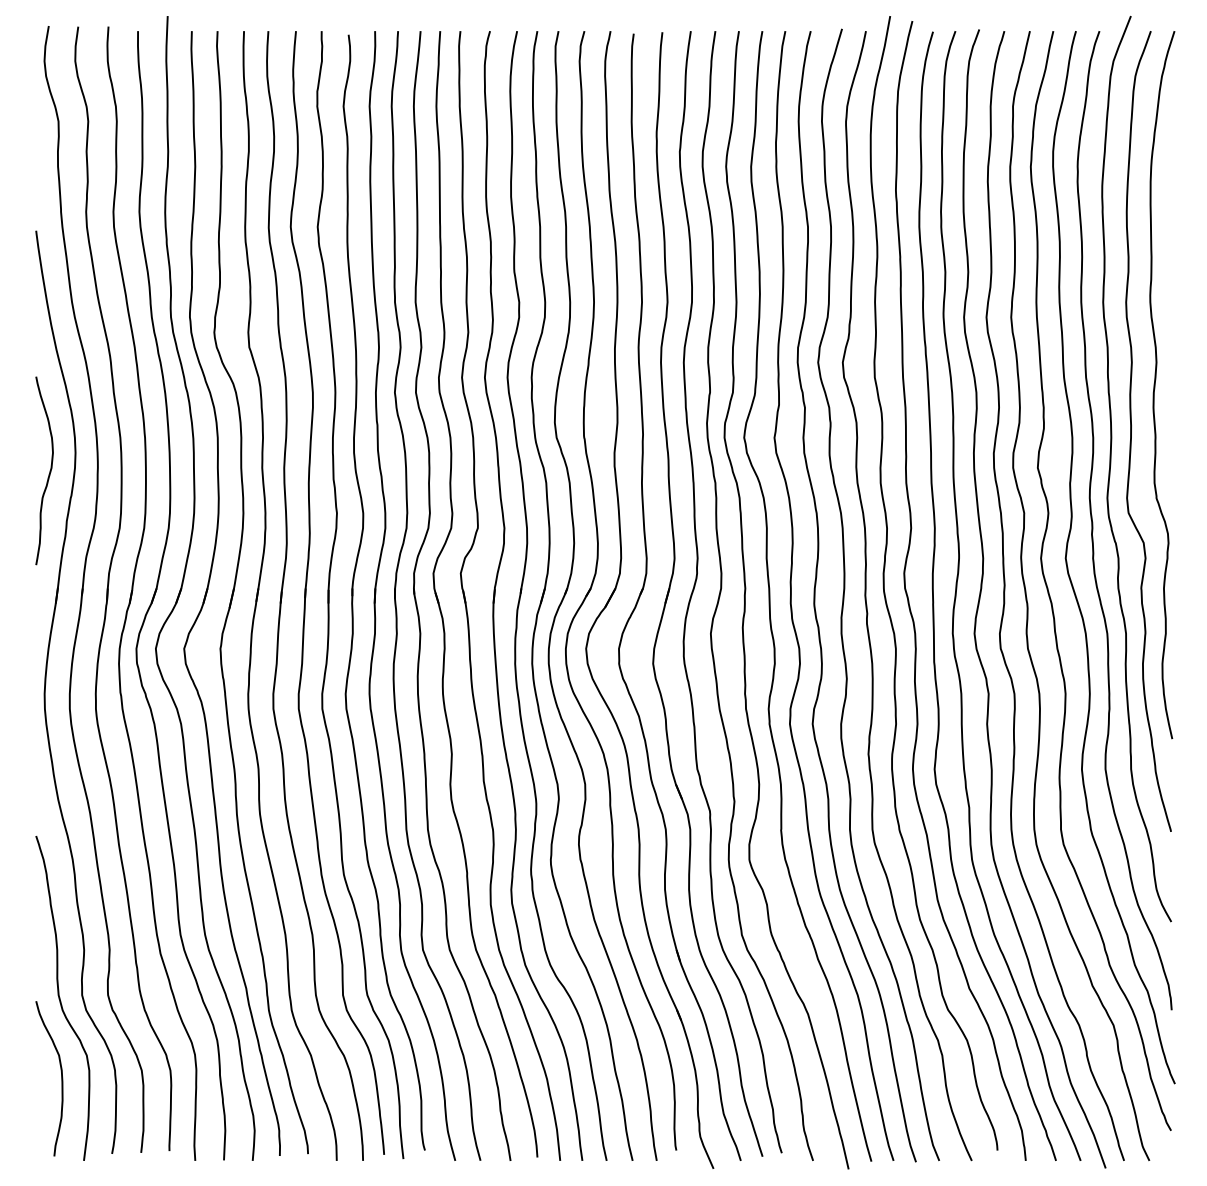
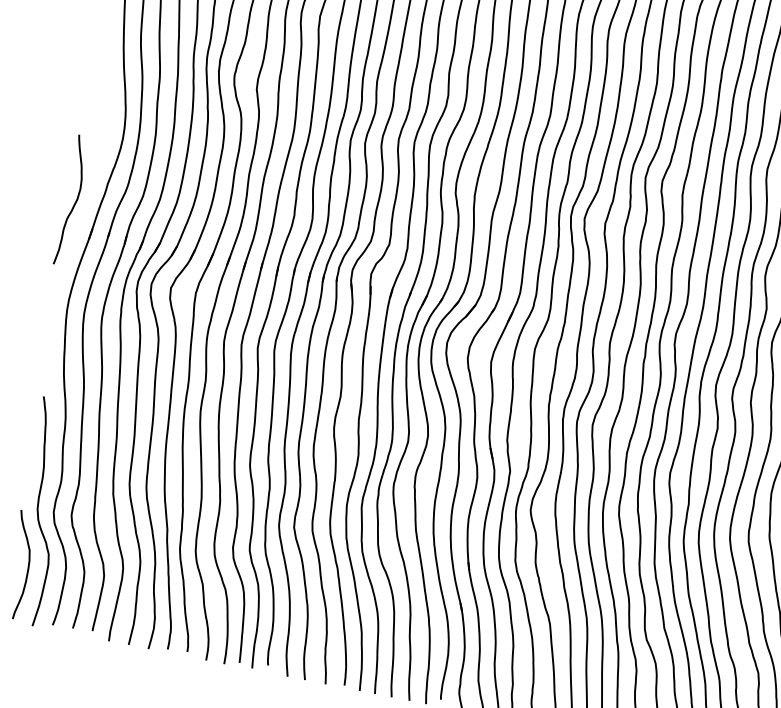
curve: (49, 470) -> (75, 201), moved

